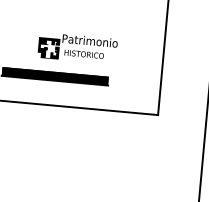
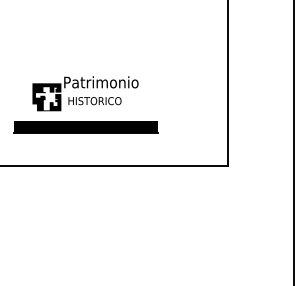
text: (77, 48) -> (85, 93), moved

